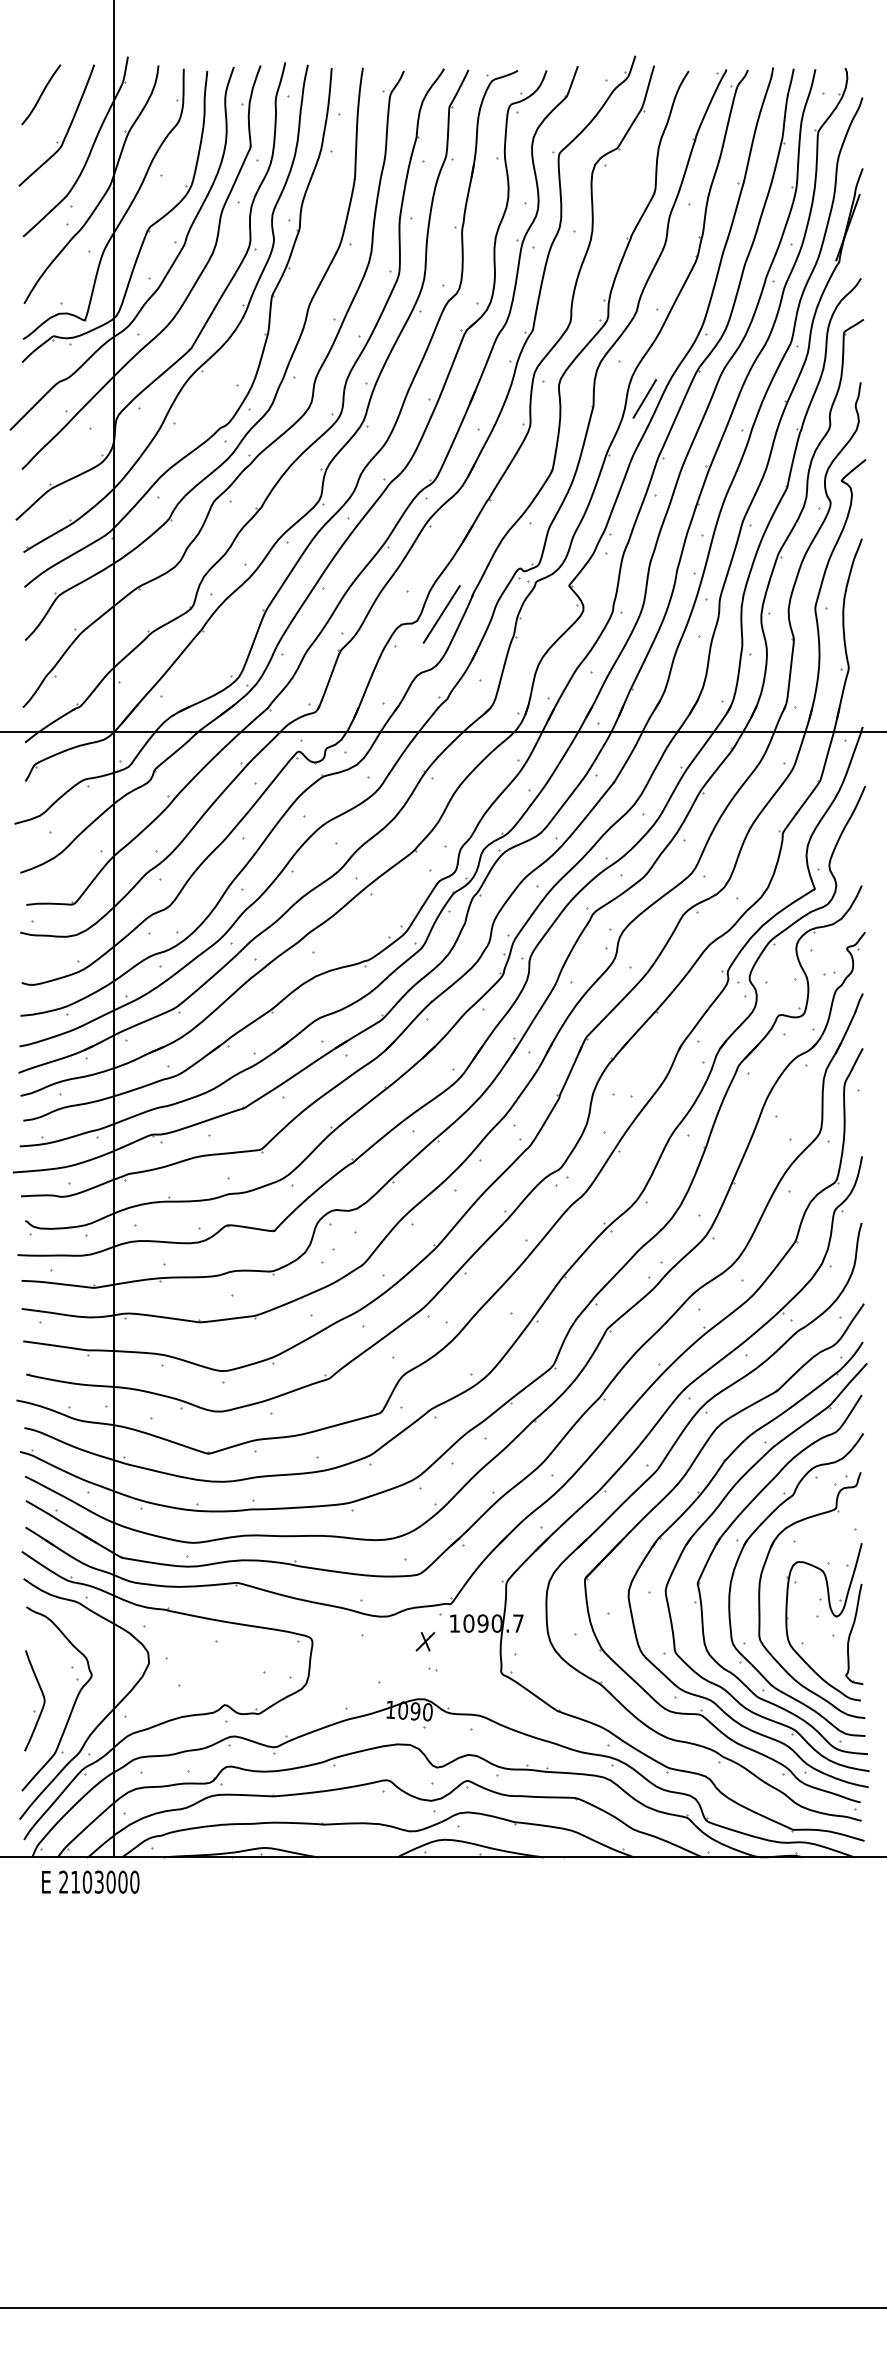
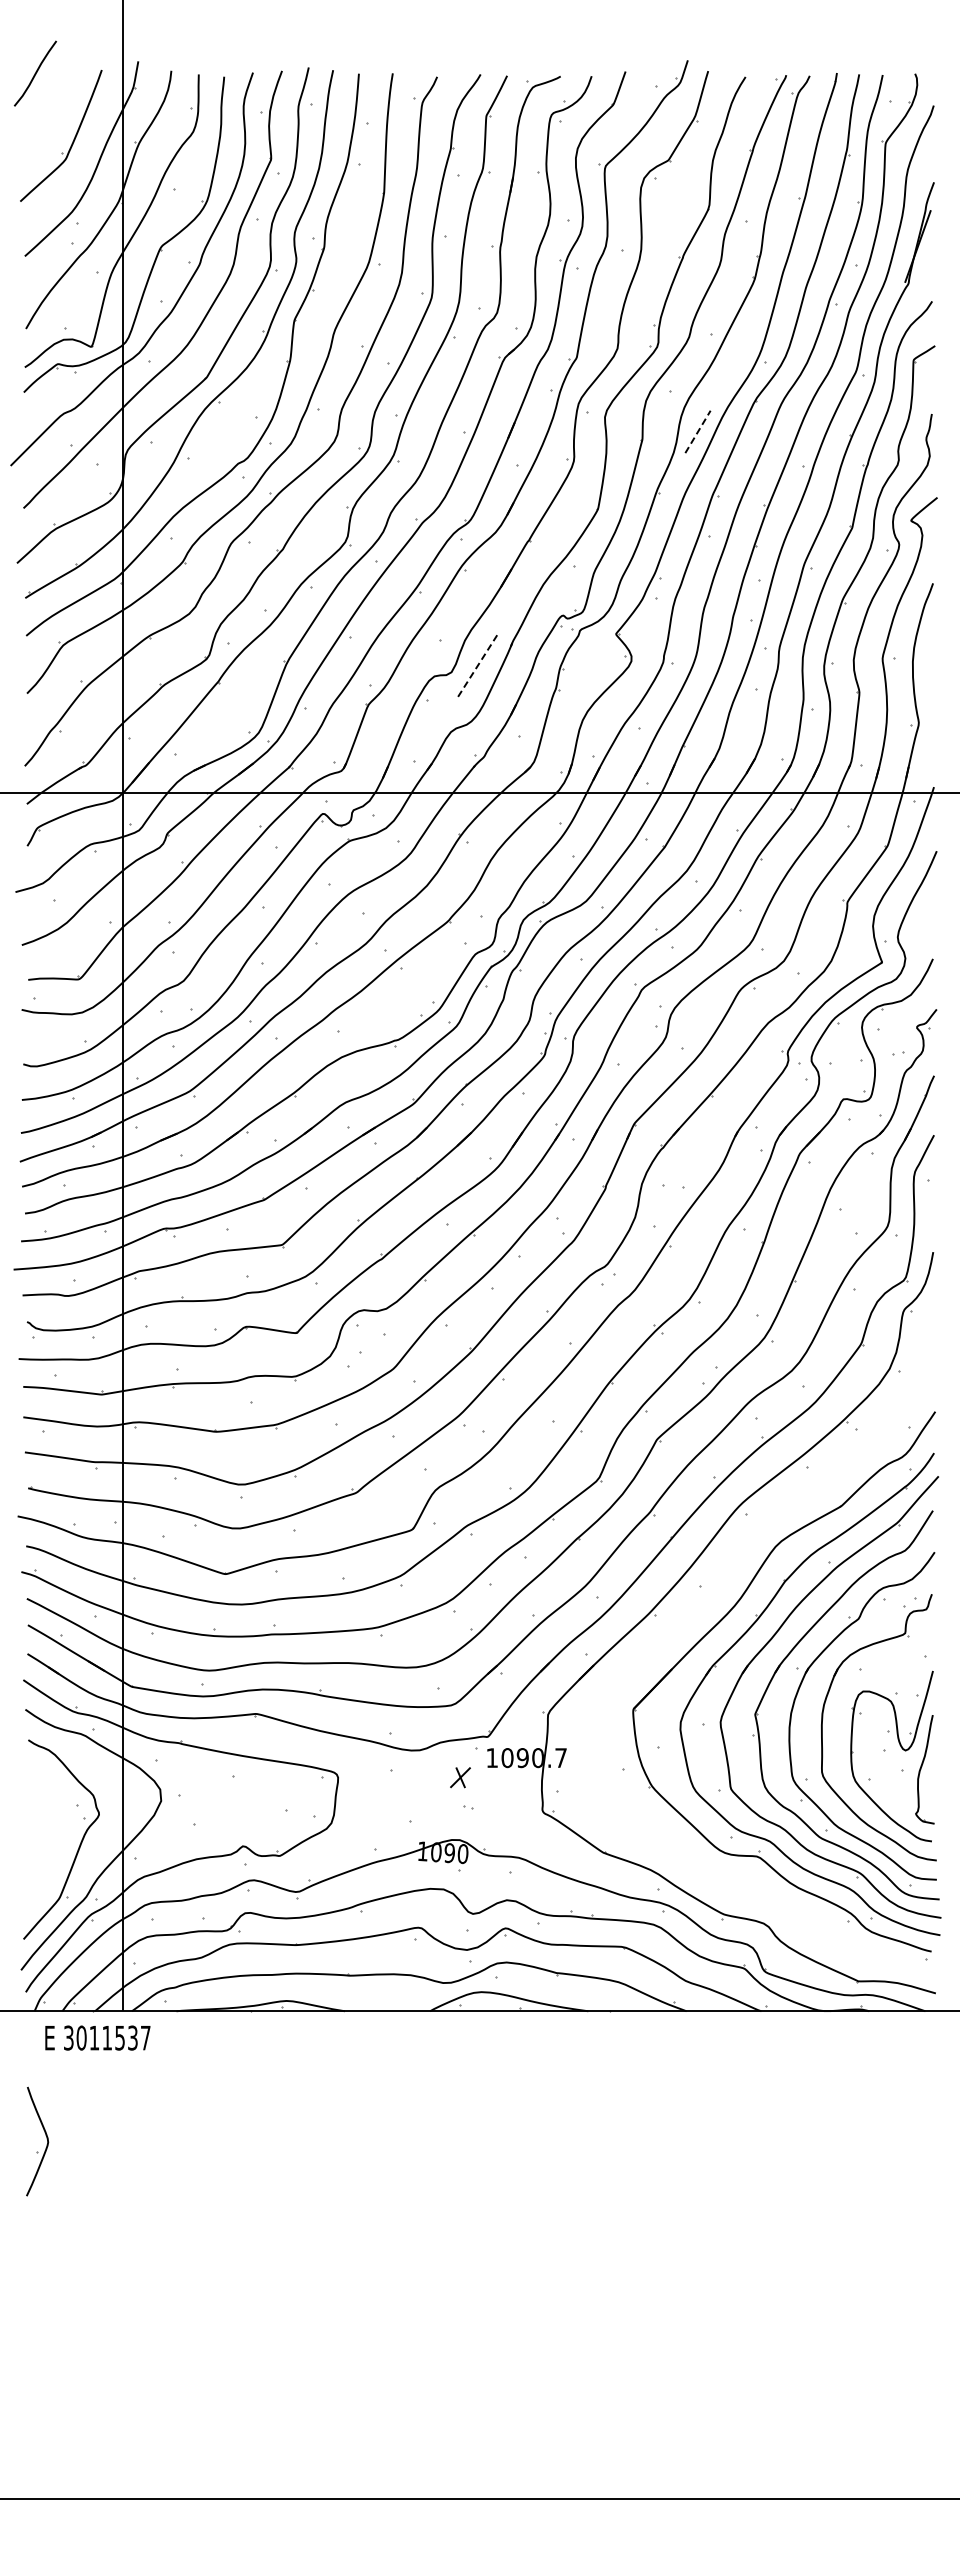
curve: (40, 94) -> (34, 73), moved
line: (644, 398) -> (697, 431), solid -> dashed
line: (442, 613) -> (478, 664), solid -> dashed
part: (655, 1473) -> (709, 1595), removed
part: (43, 1697) -> (46, 2138), moved
text: (99, 1881) -> (107, 2037), 2103000 -> 3011537

